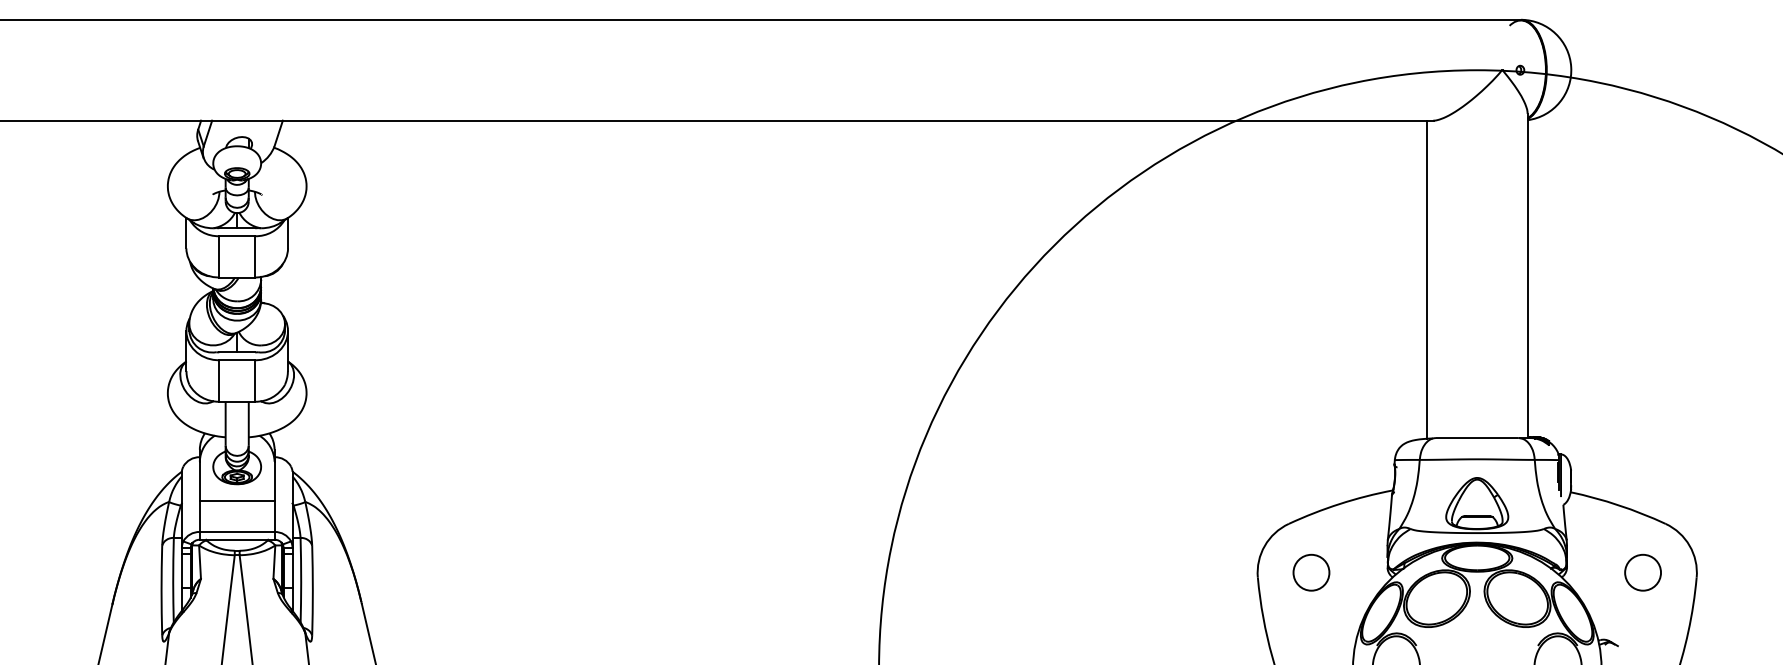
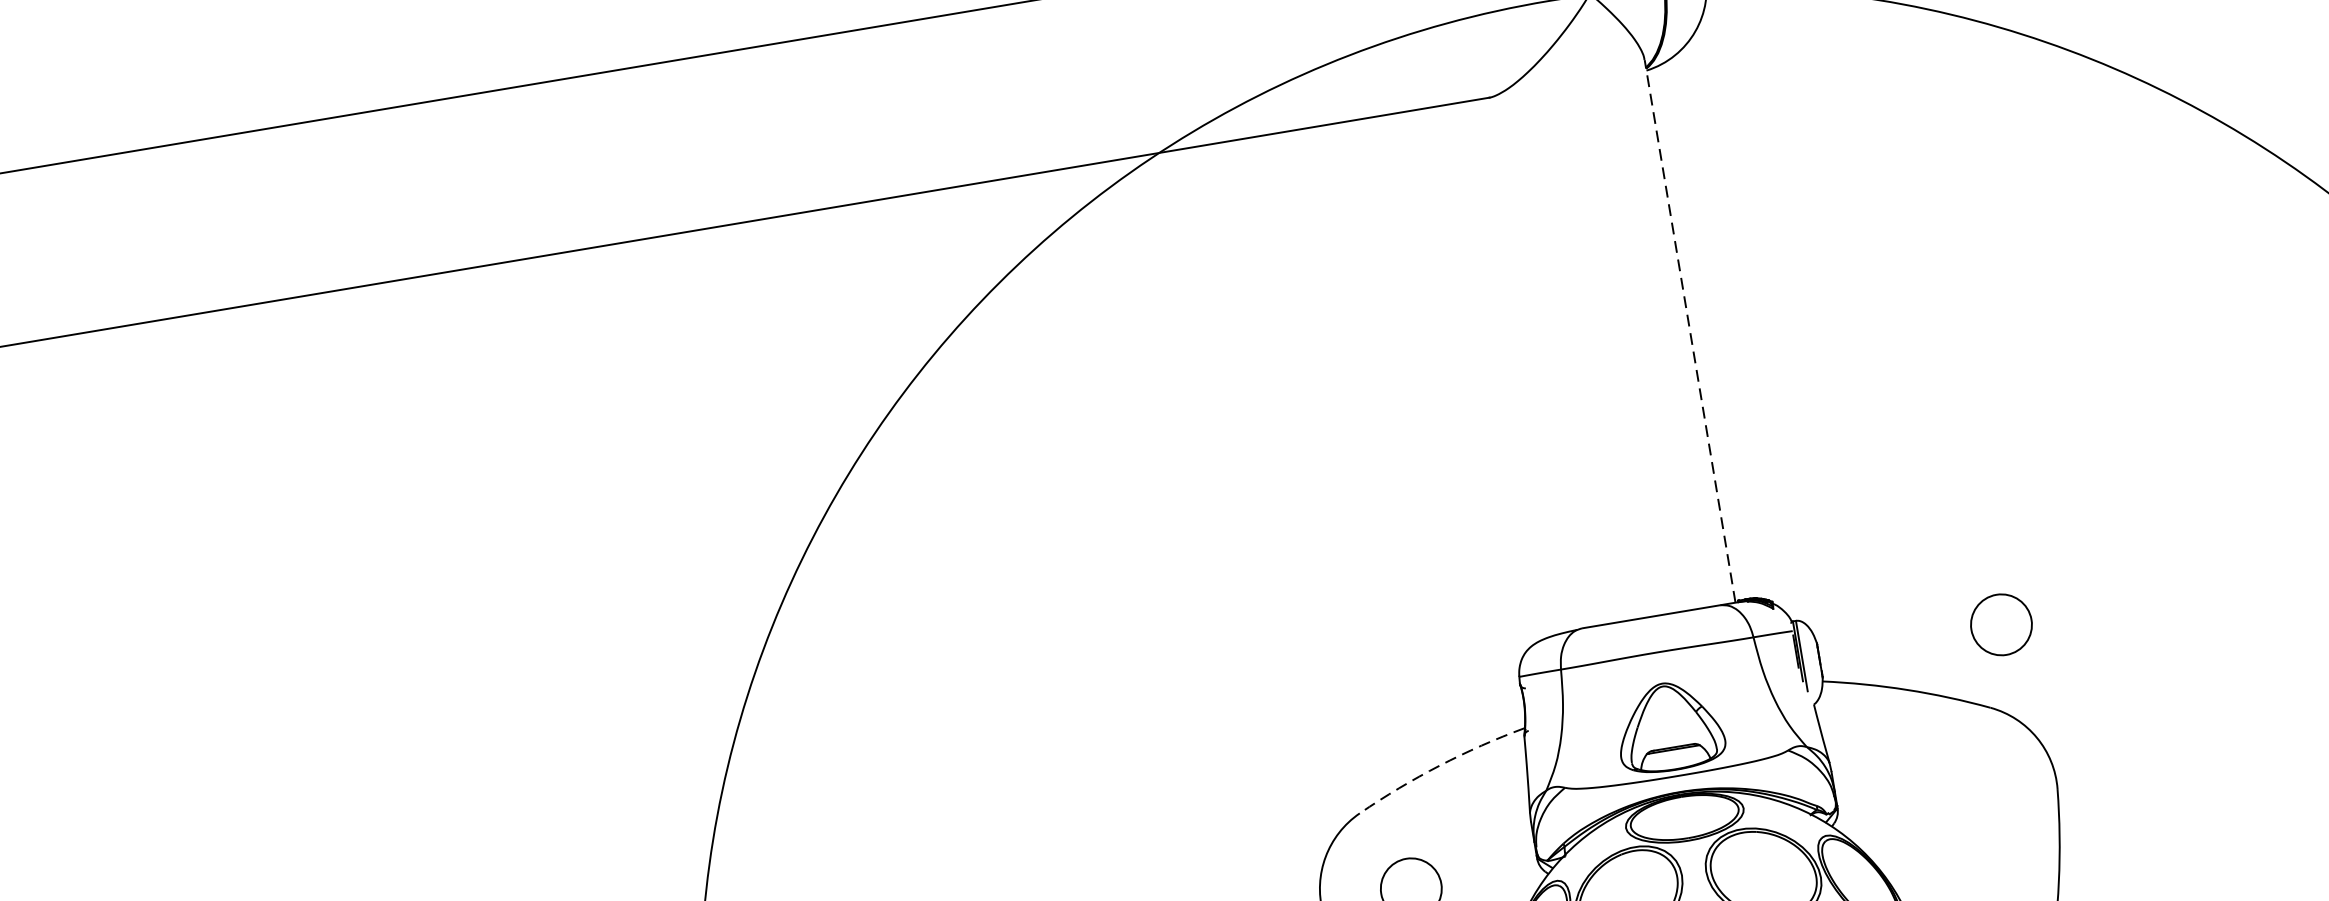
line: (1527, 275) -> (1689, 330), solid -> dashed
line: (1426, 279) -> (1521, 365), removed
arc: (1339, 503) -> (1438, 765), solid -> dashed
circle: (1642, 572) -> (2000, 624), moved

